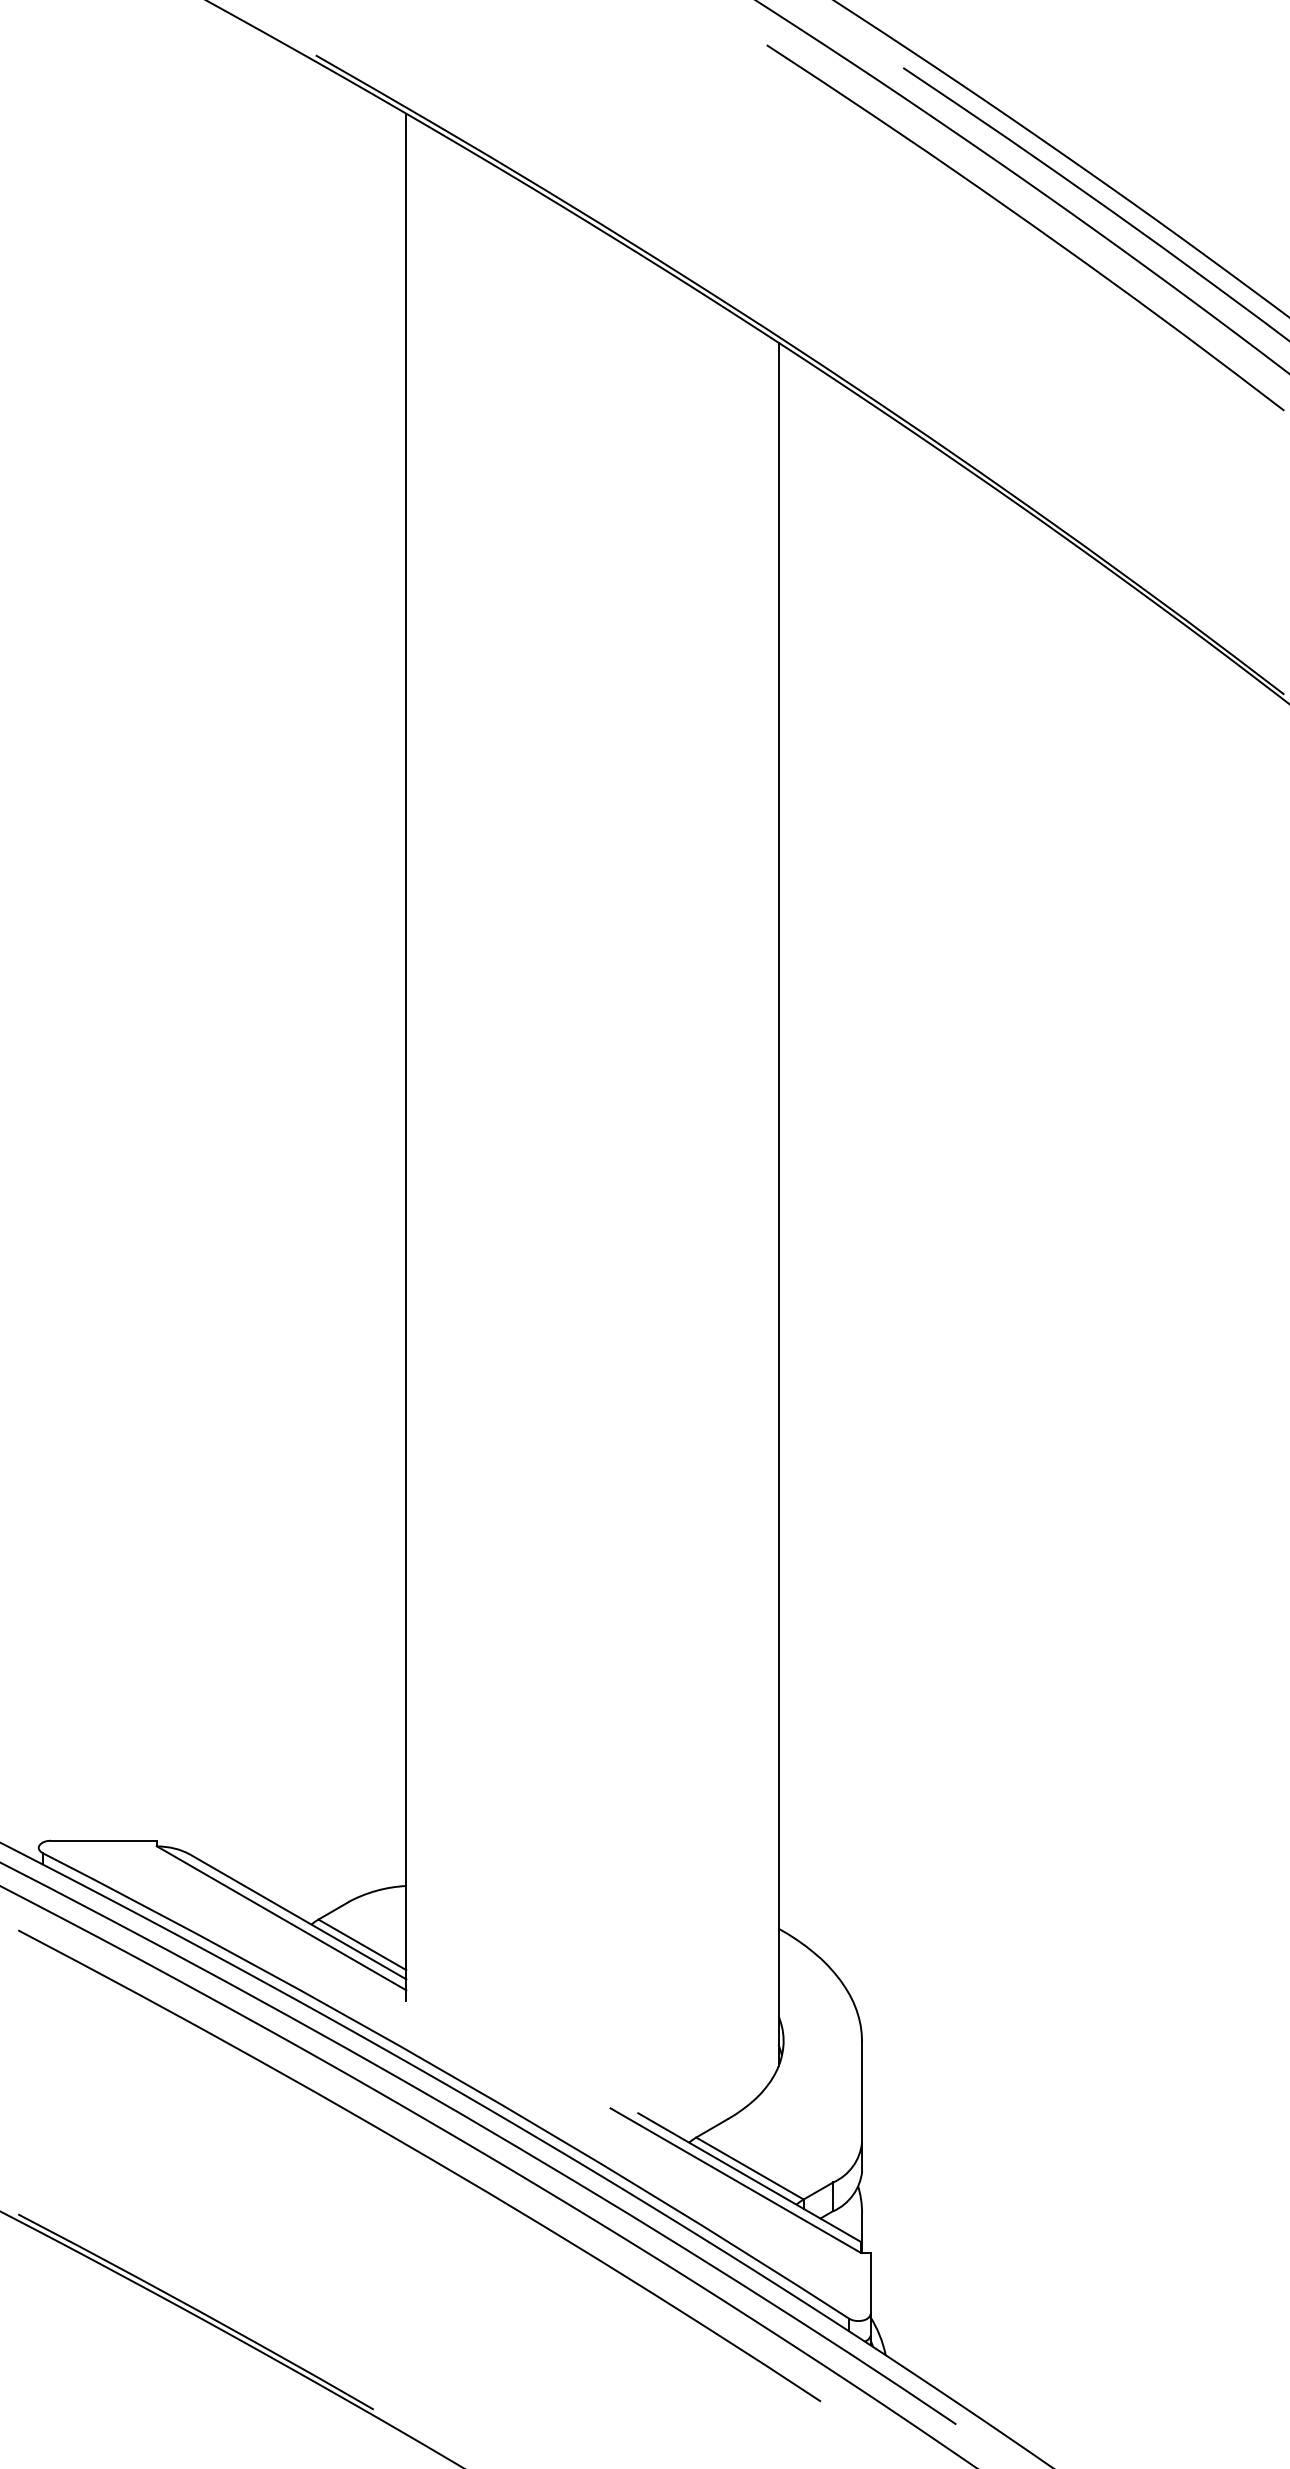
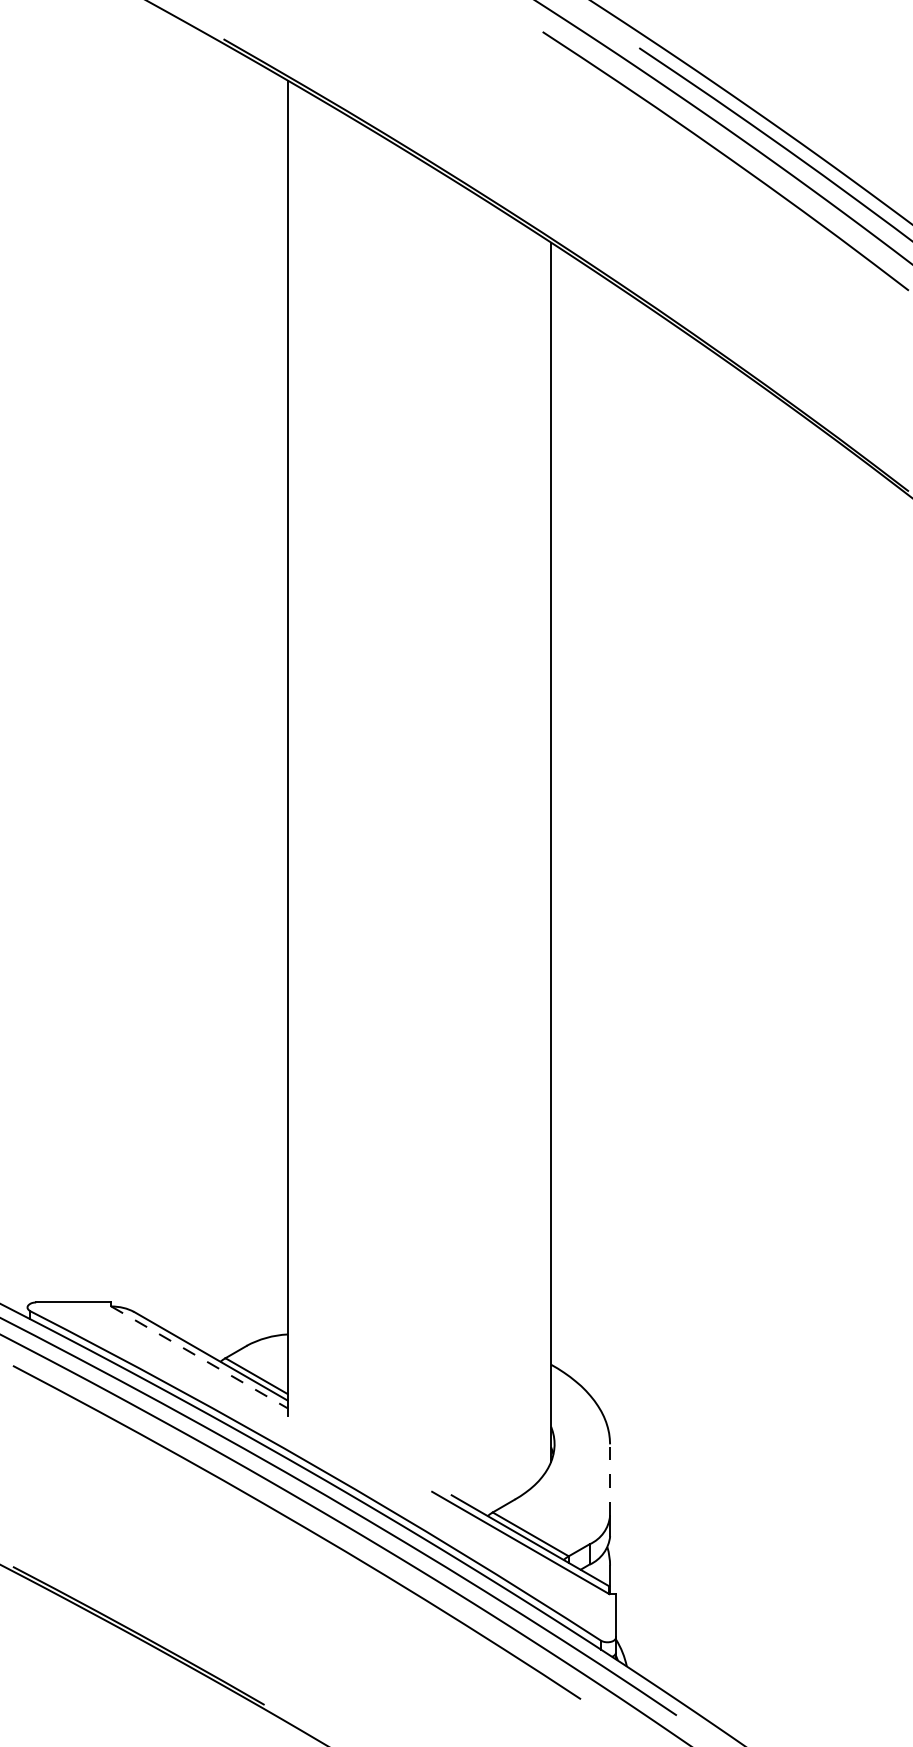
line: (281, 1918) -> (199, 1357), solid -> dashed
line: (862, 2092) -> (610, 1480), solid -> dashed

